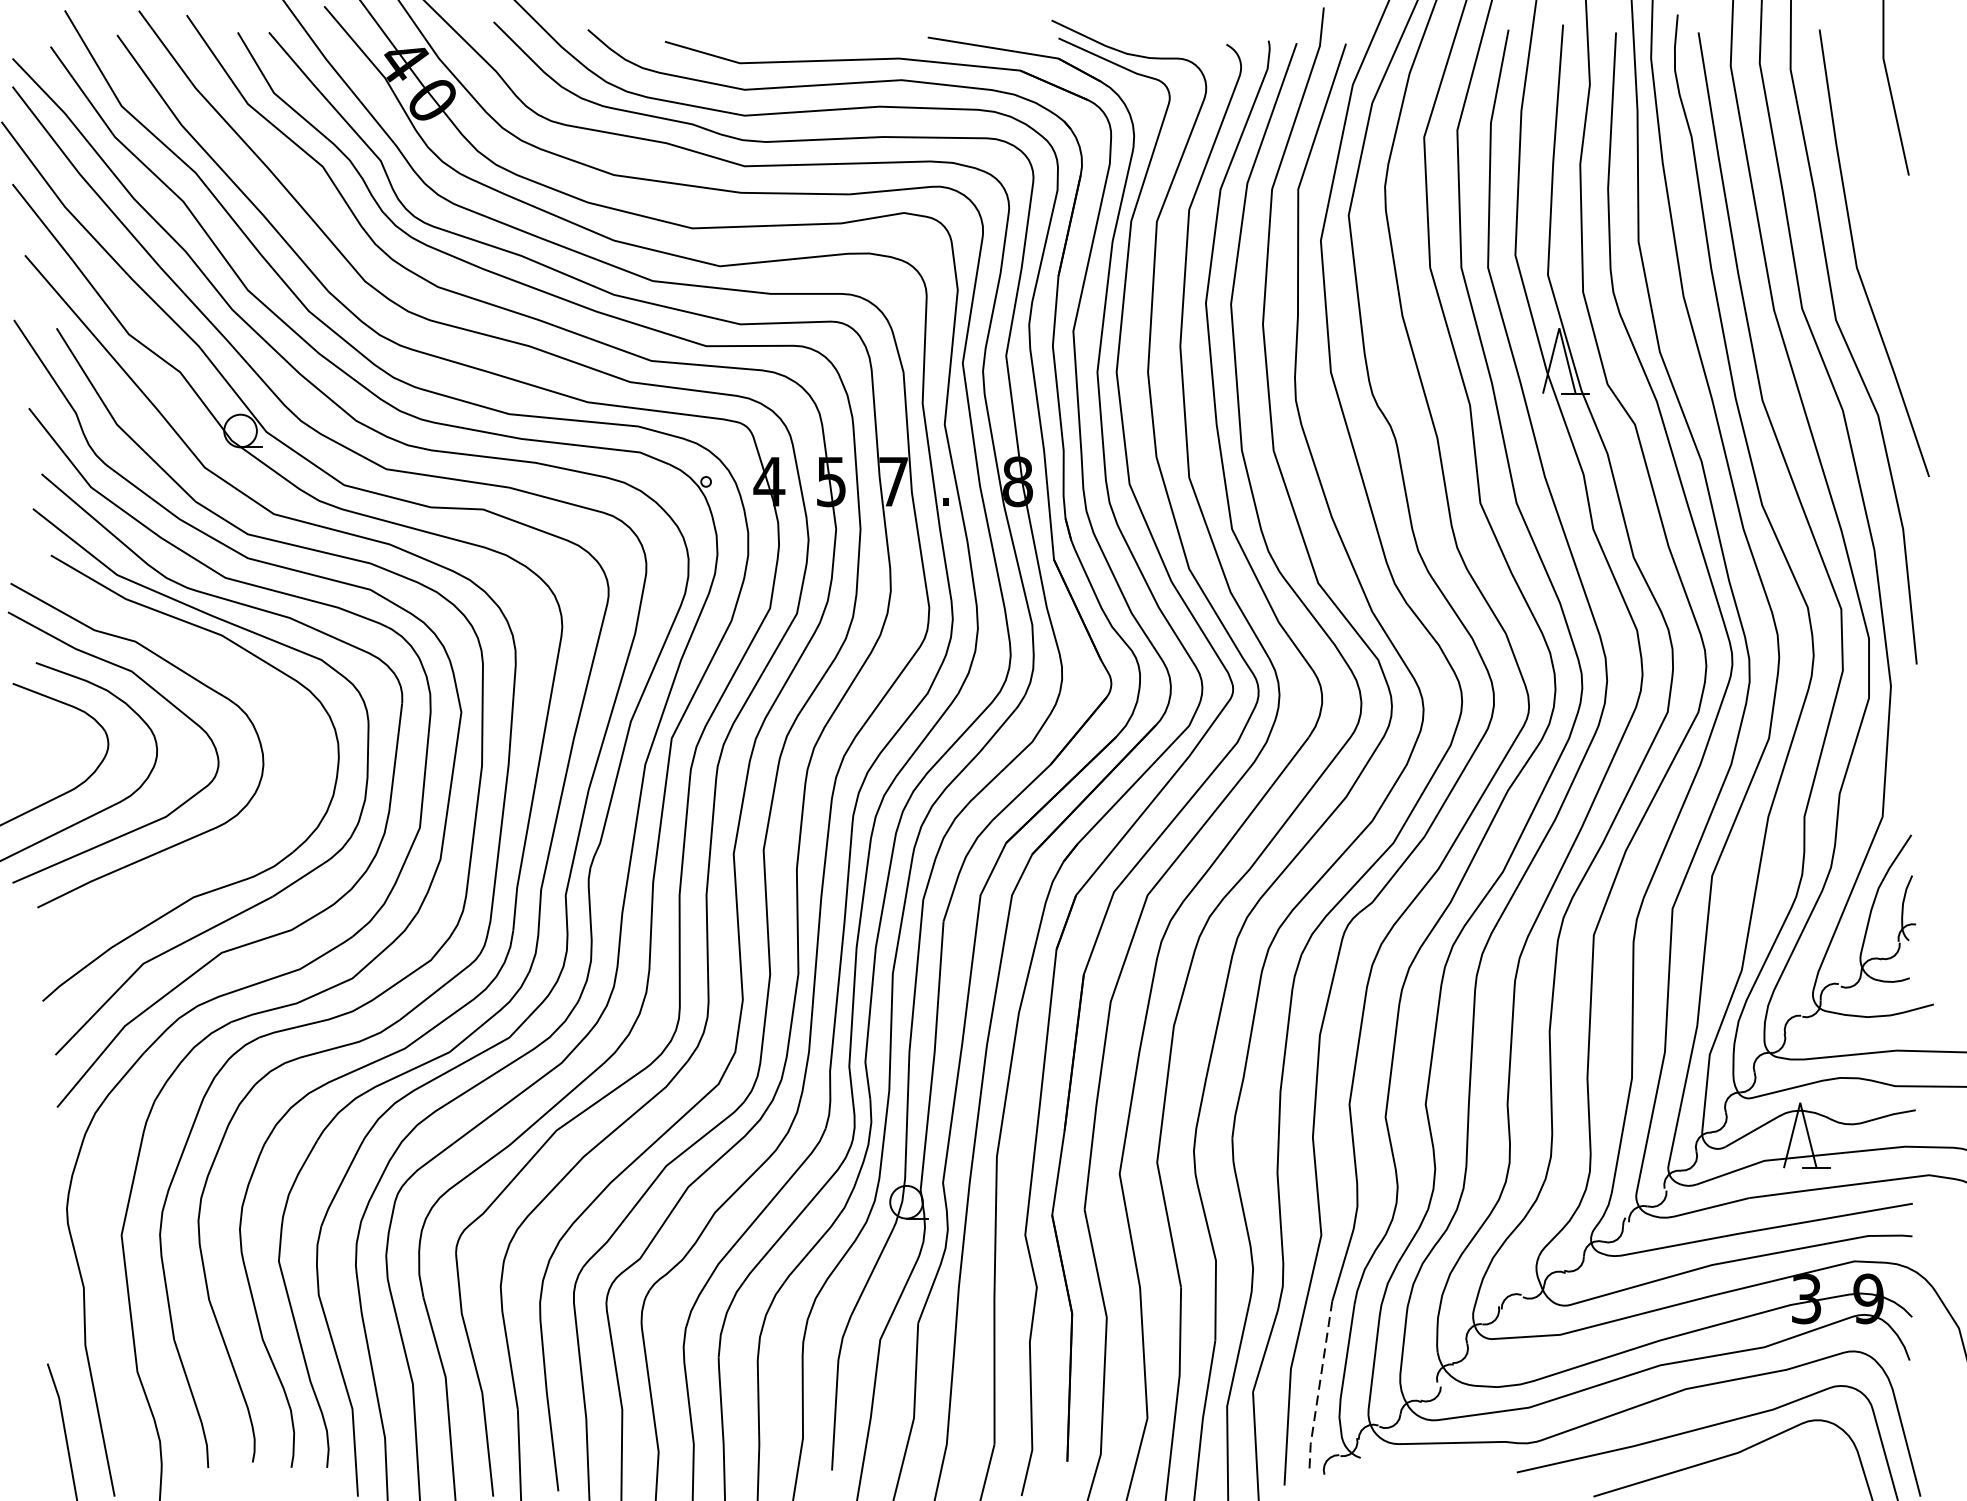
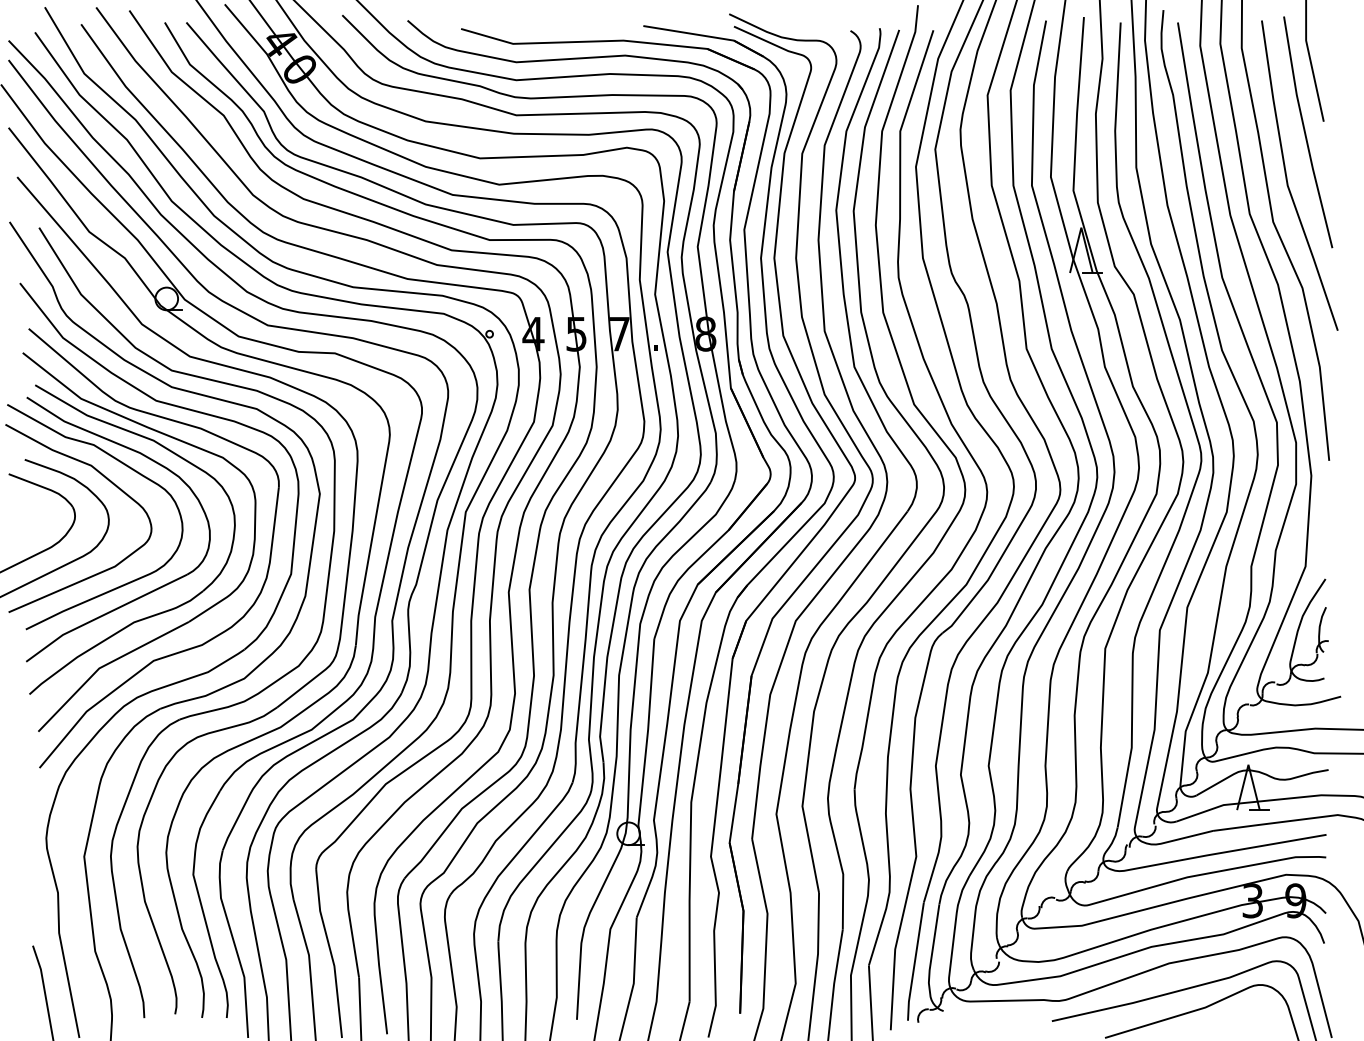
line: (1883, 192) -> (1306, 133), added
part: (215, 852) -> (149, 591), added
line: (1318, 1387) -> (914, 962), dashed -> solid

